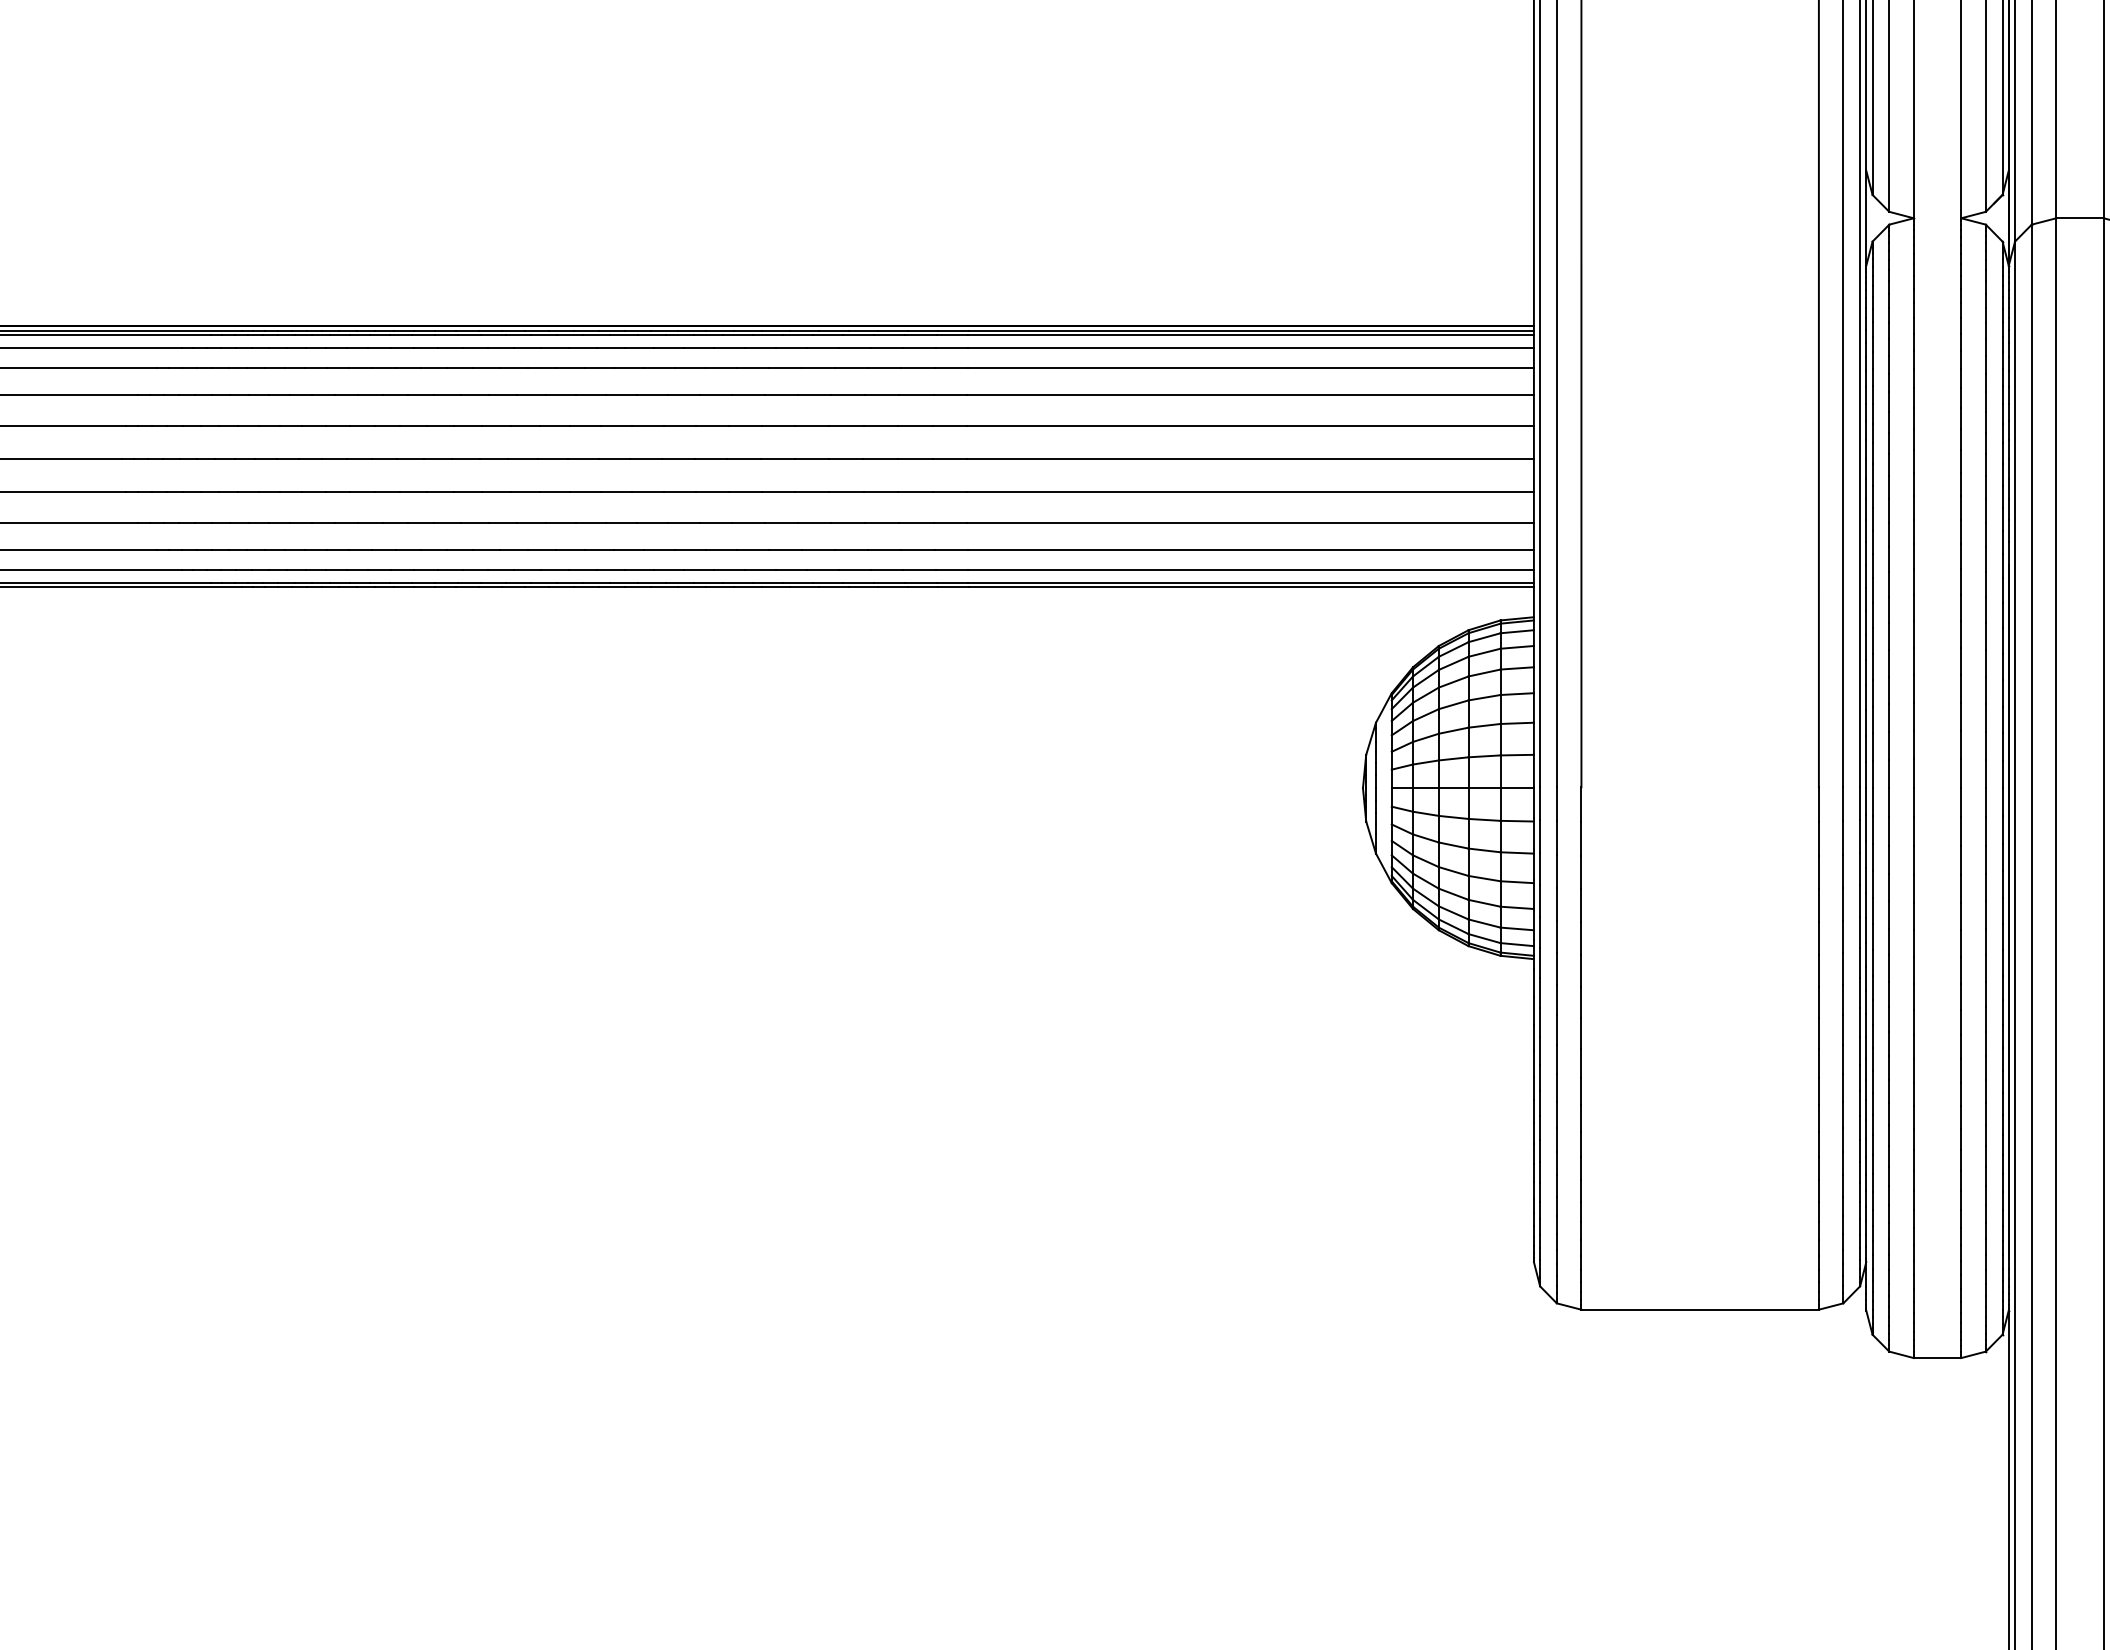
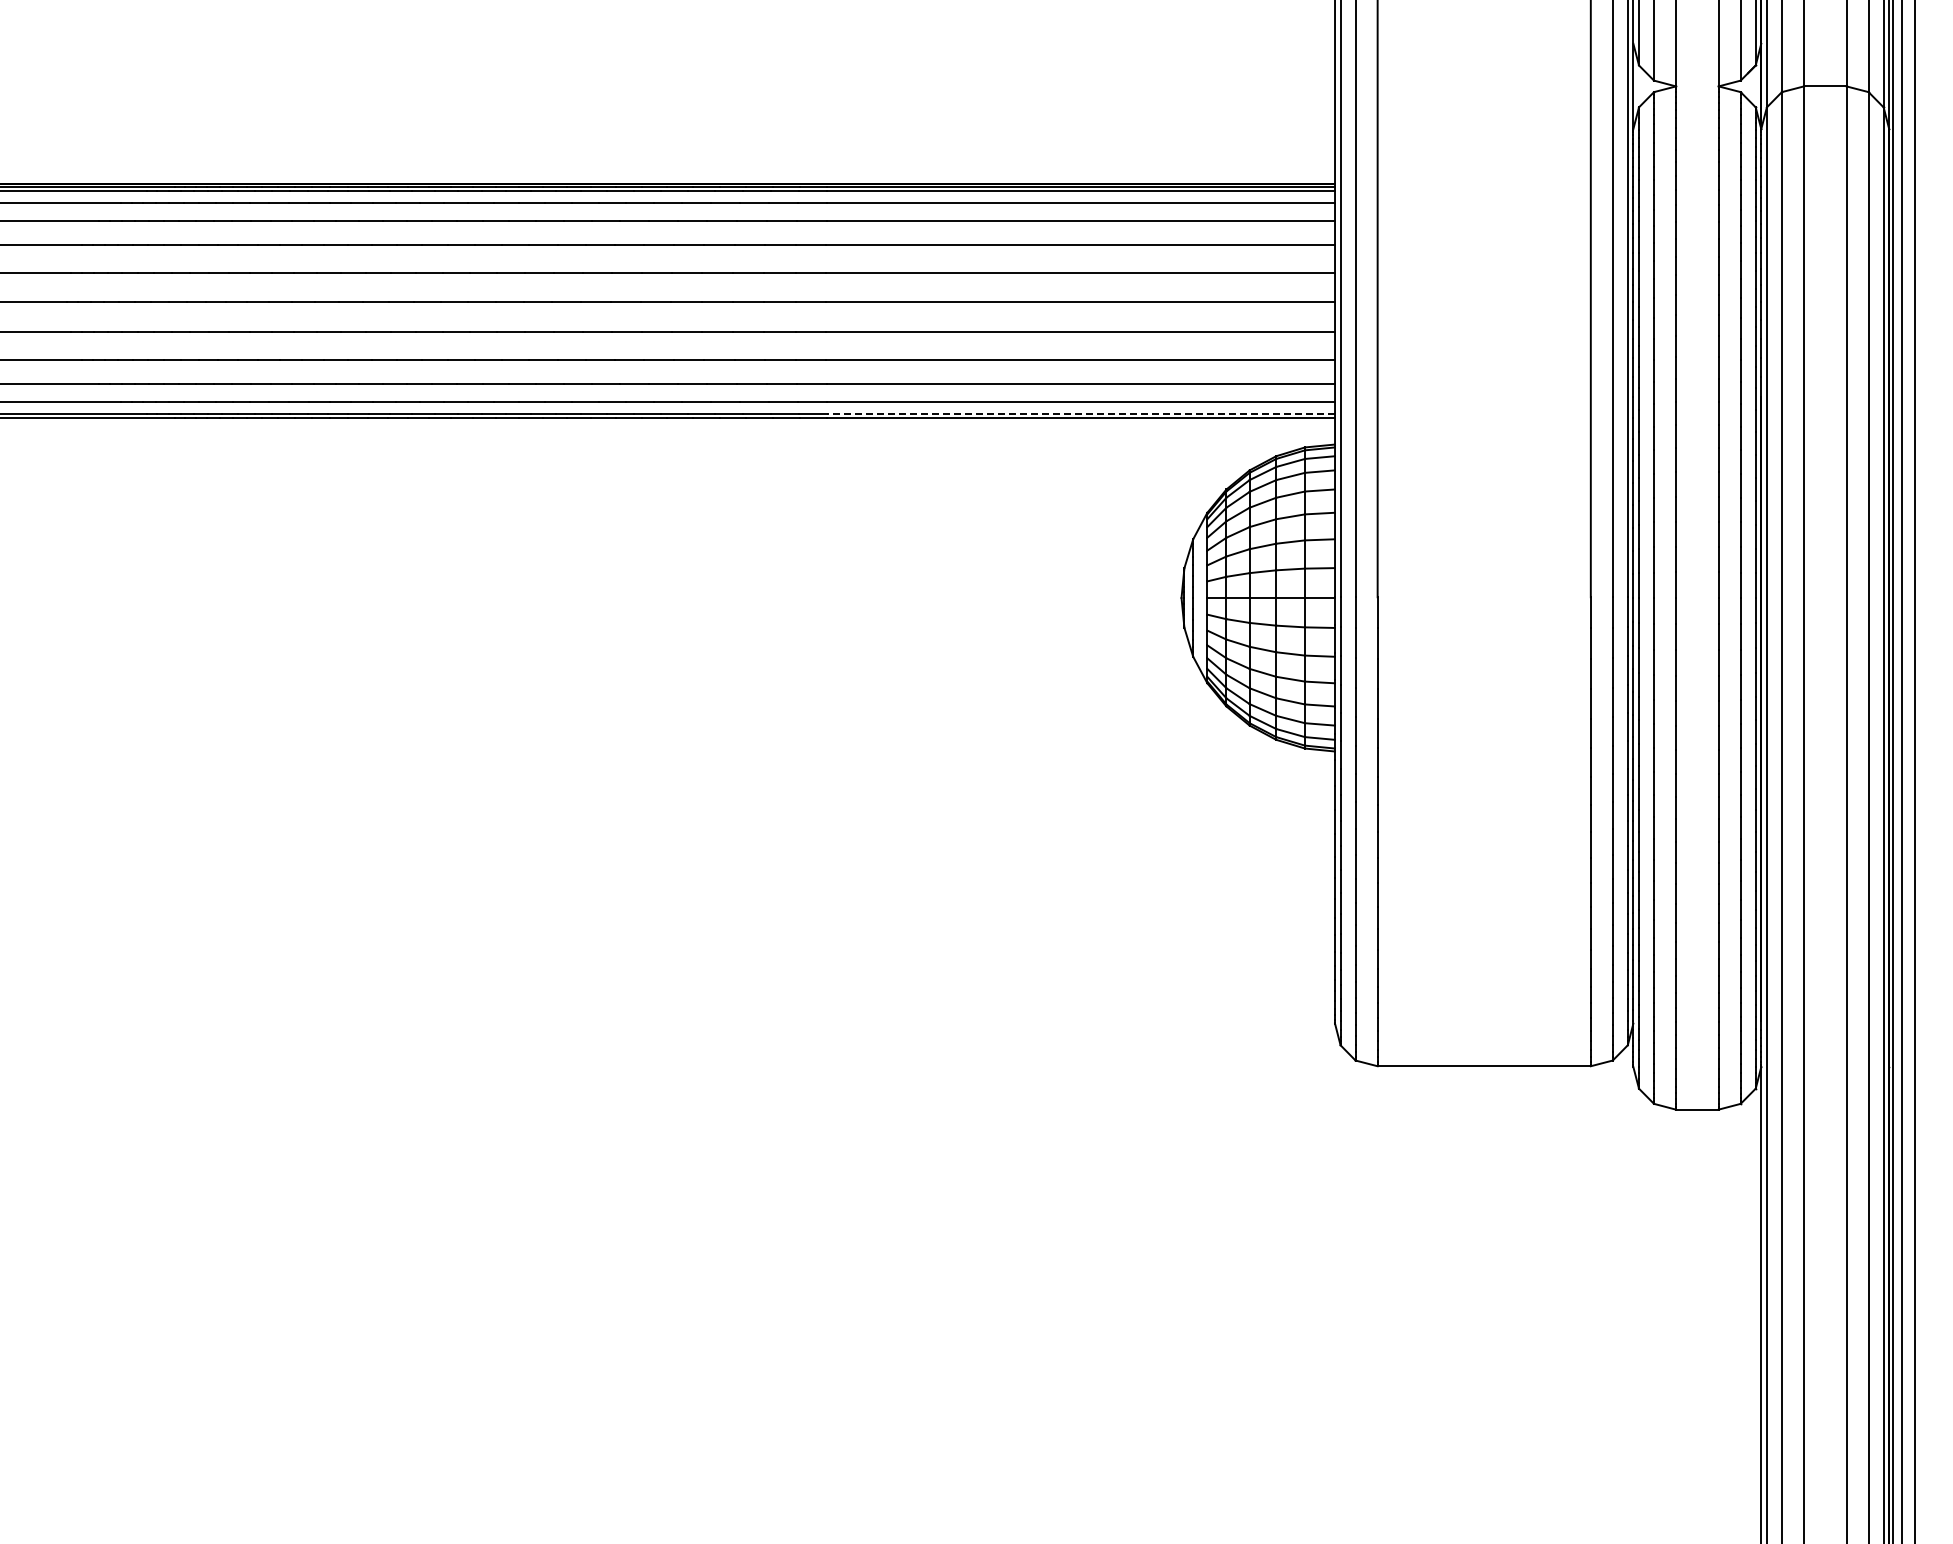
line: (1251, 582) -> (1081, 413), solid -> dashed

